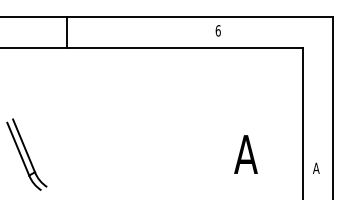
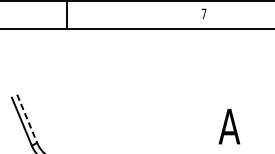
text: (217, 30) -> (203, 13), 6 -> 7
line: (24, 145) -> (27, 118), solid -> dashed

